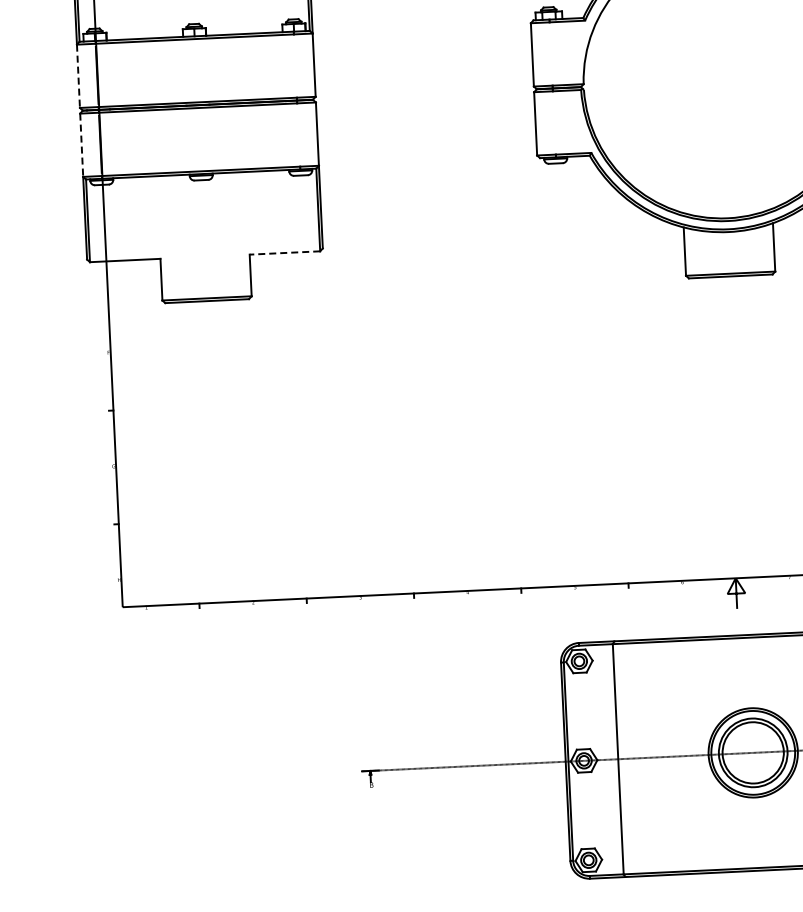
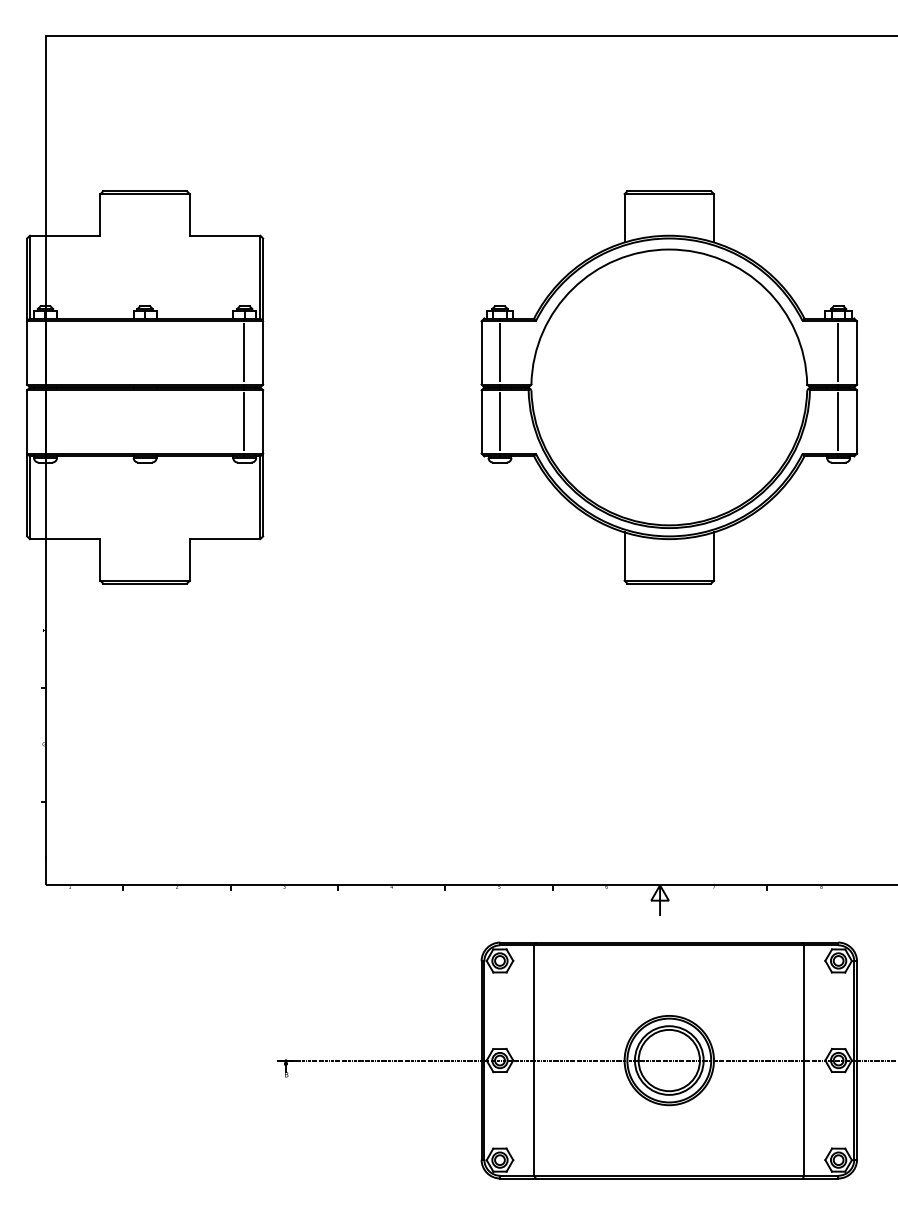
line: (551, 53) -> (500, 352), added
line: (295, 65) -> (244, 352), added
line: (78, 75) -> (27, 352), dashed -> solid
line: (554, 122) -> (500, 421), added
line: (298, 134) -> (244, 421), added
line: (82, 144) -> (27, 421), dashed -> solid
line: (284, 253) -> (224, 539), dashed -> solid

